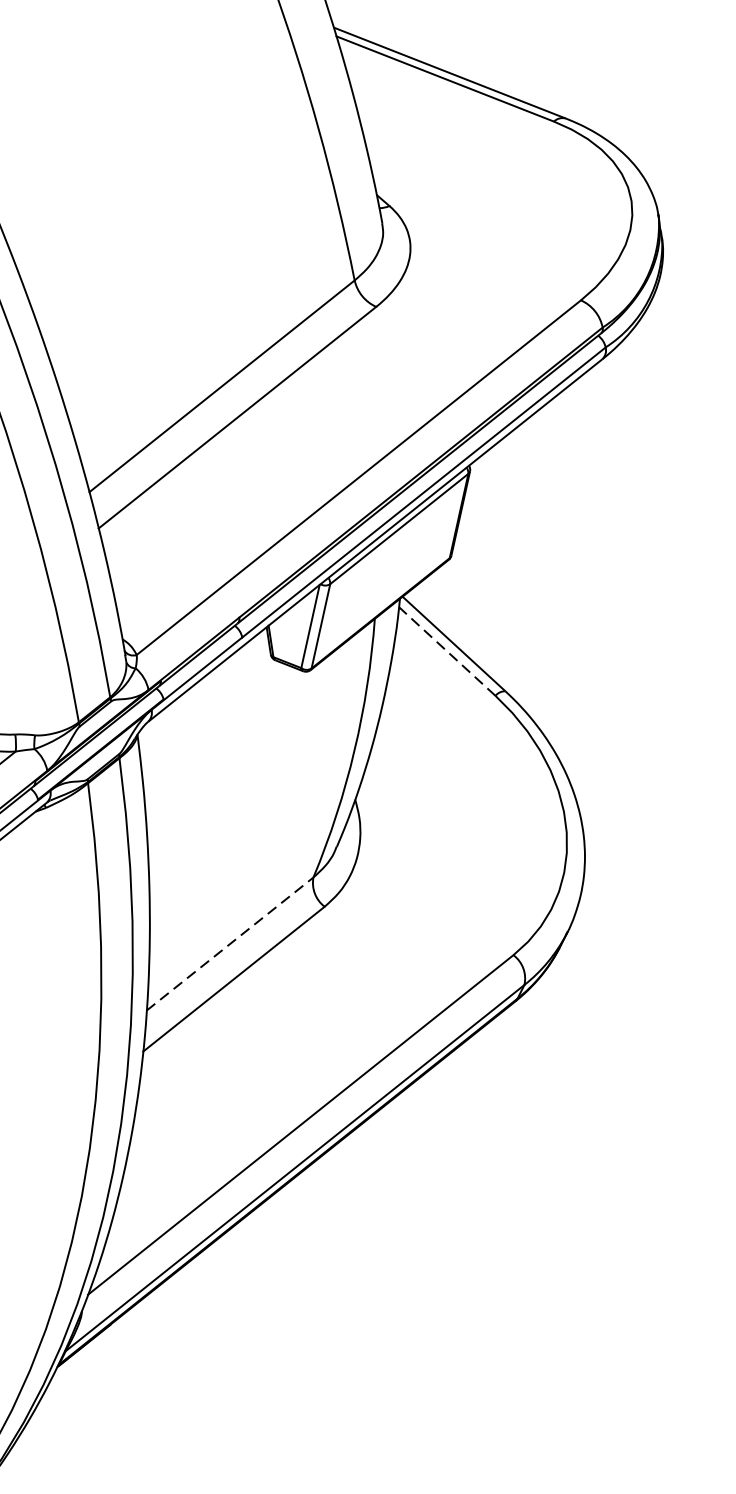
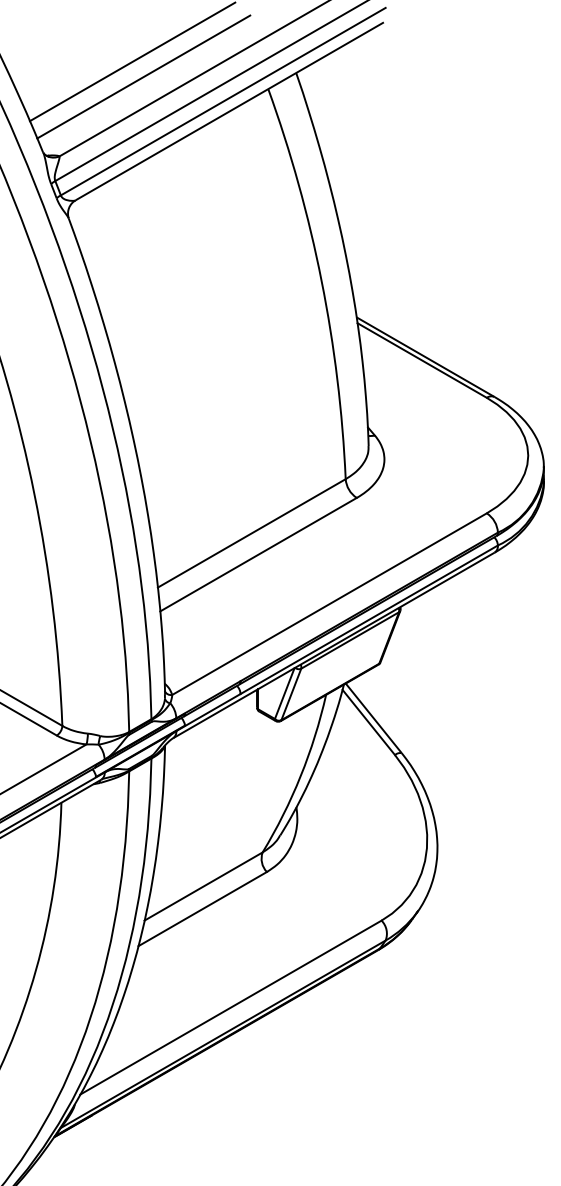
line: (446, 651) -> (368, 722), dashed -> solid
line: (231, 943) -> (204, 886), dashed -> solid

